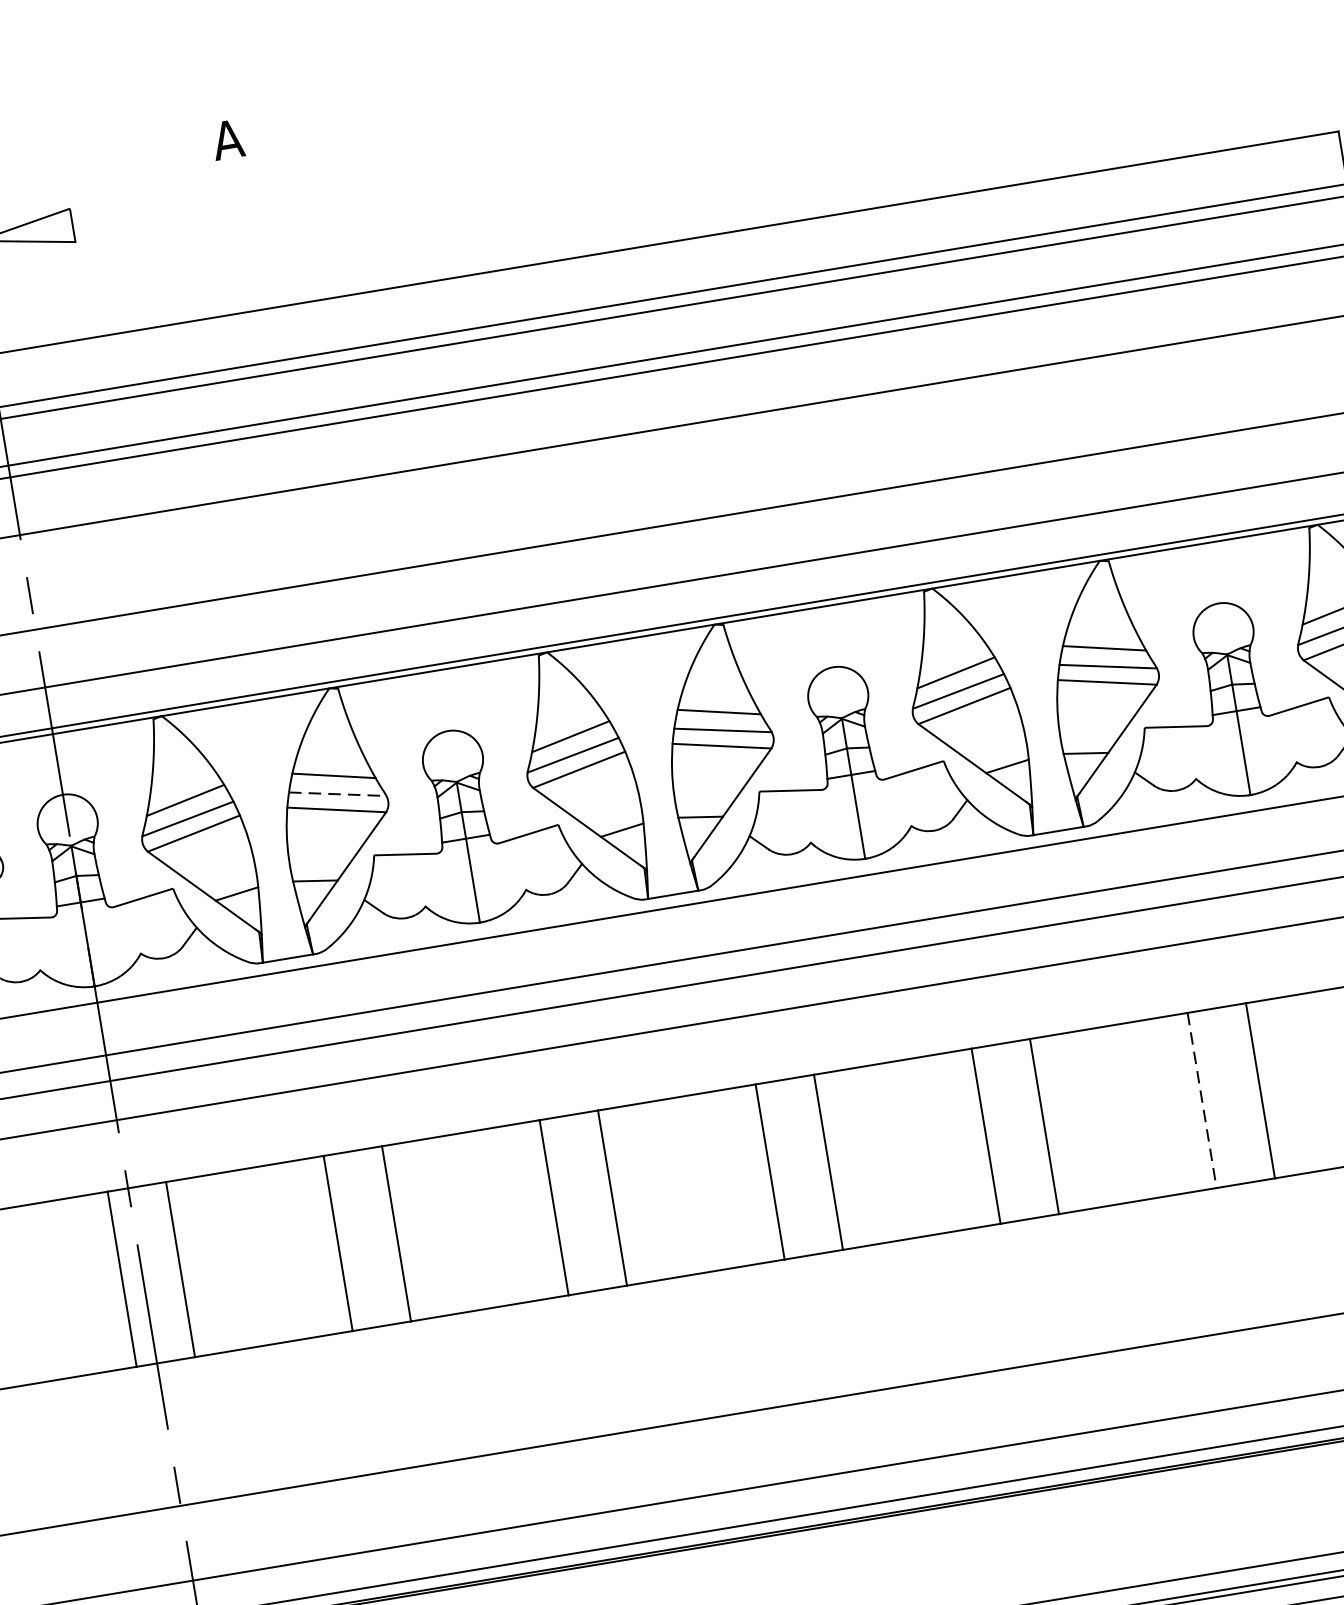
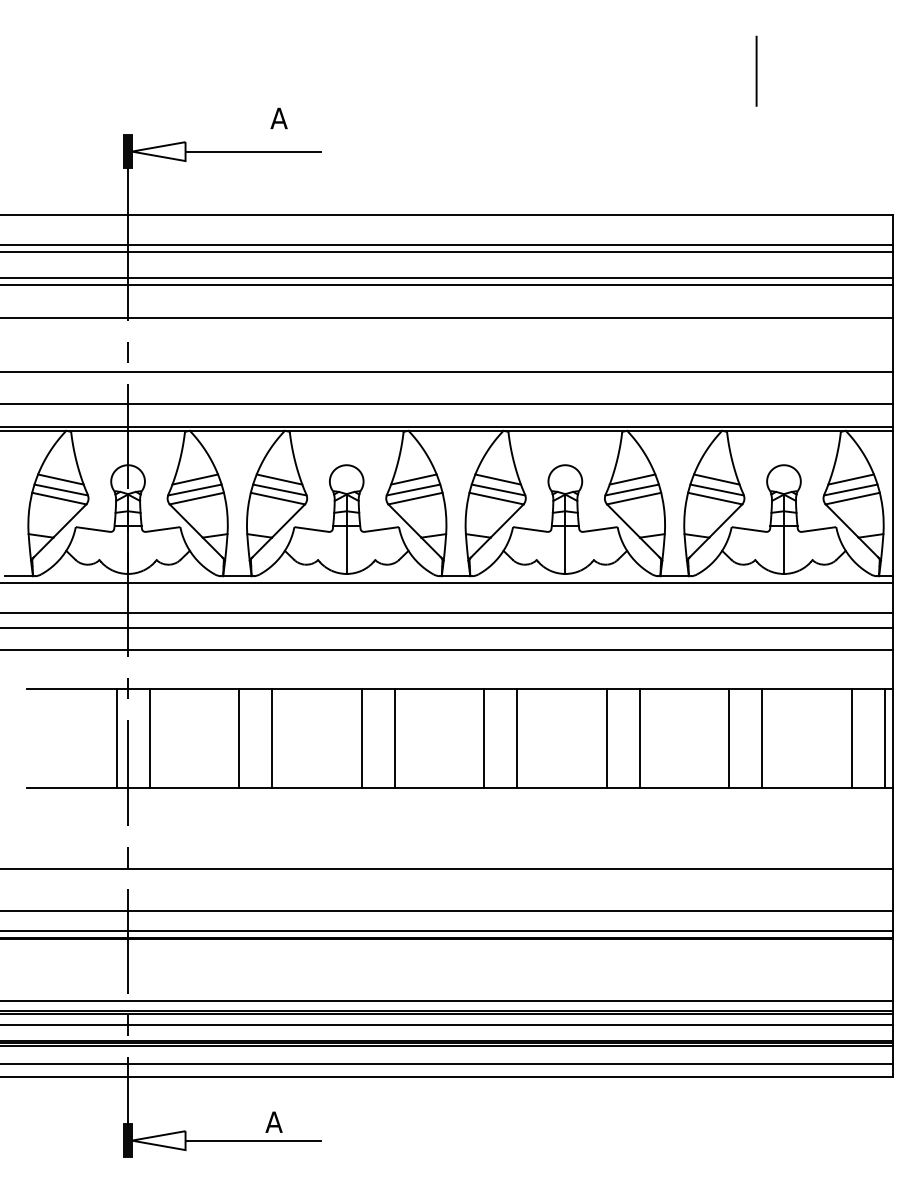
line: (192, 205) -> (253, 151), added
line: (338, 794) -> (280, 490), dashed -> solid
line: (1202, 1100) -> (729, 738), dashed -> solid

